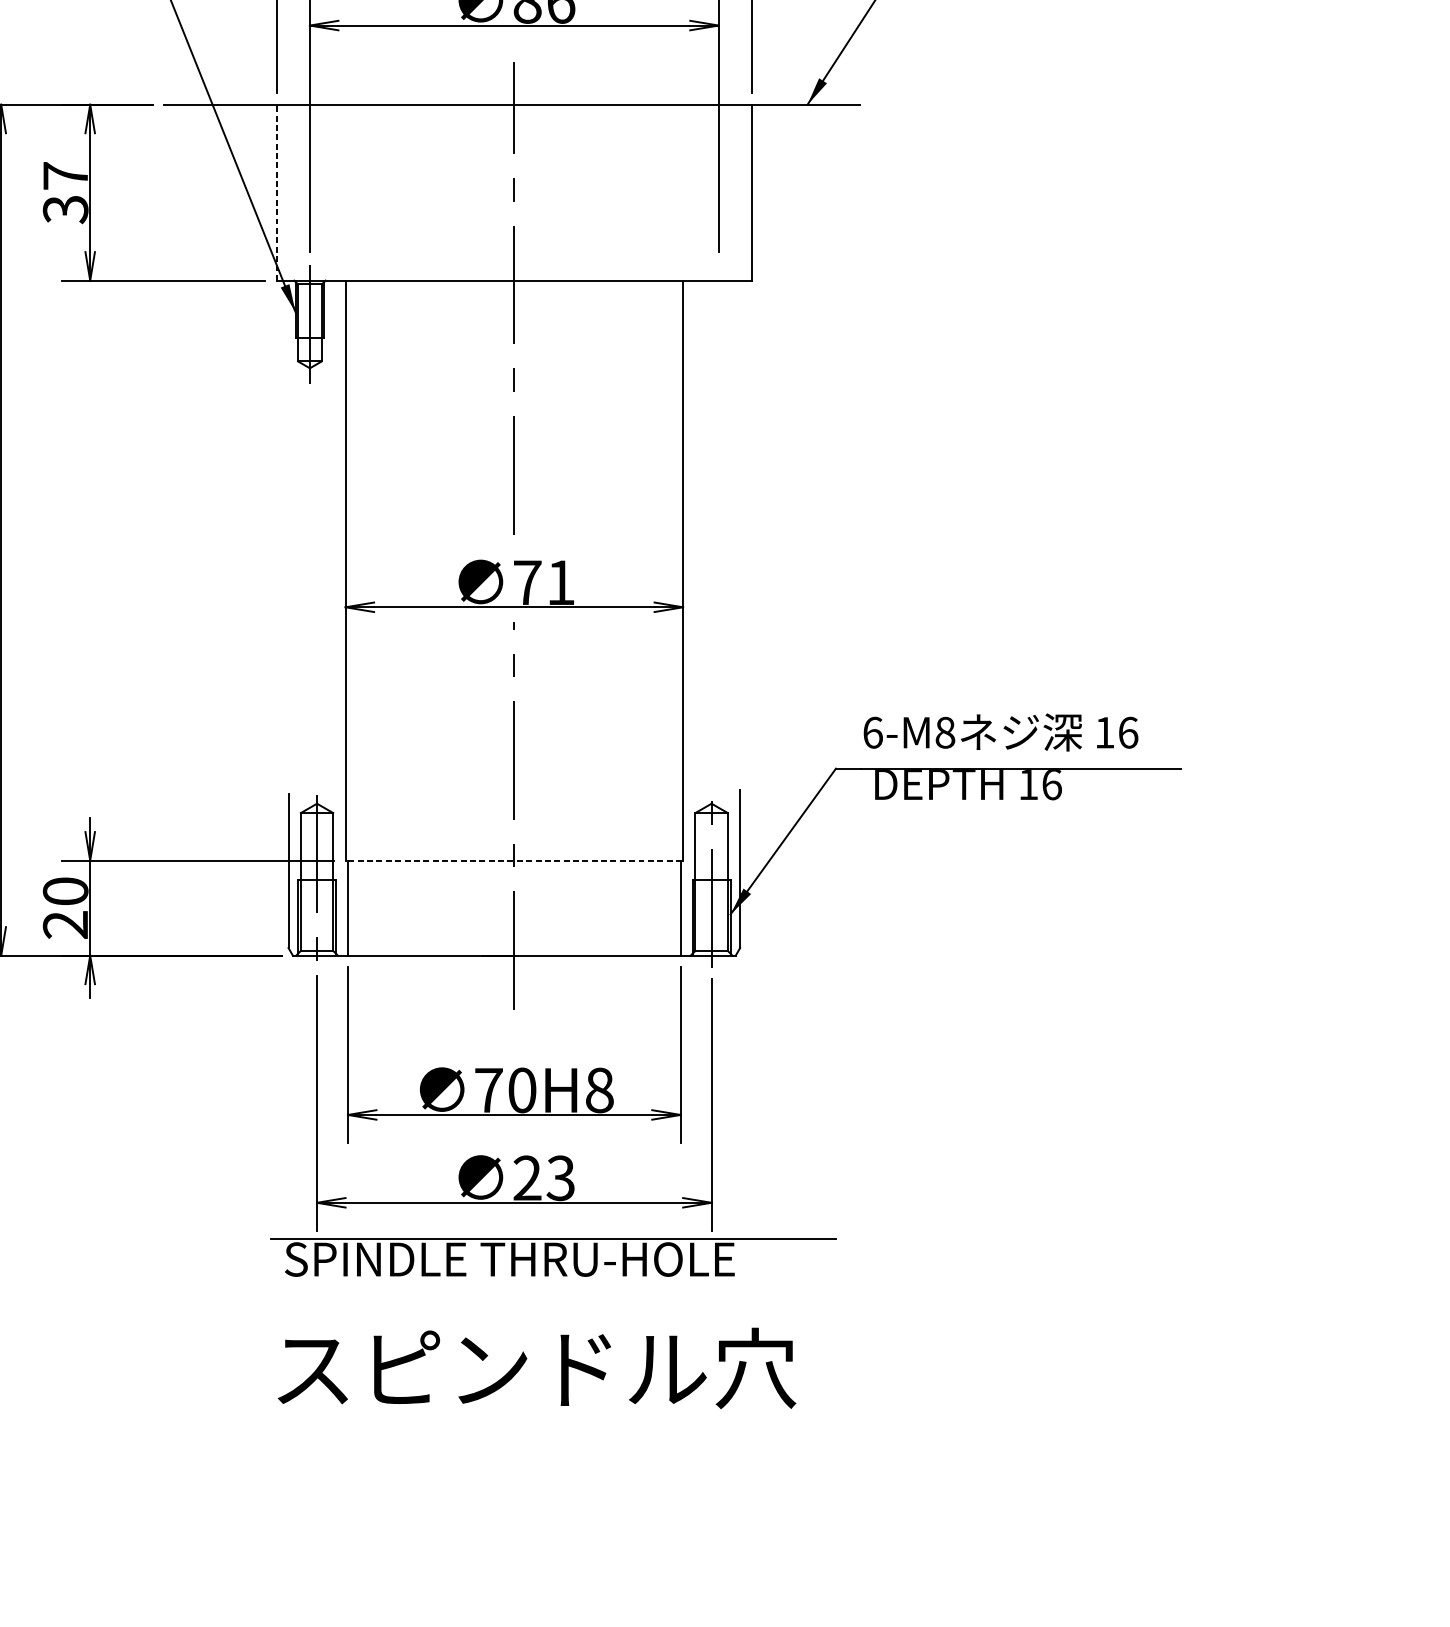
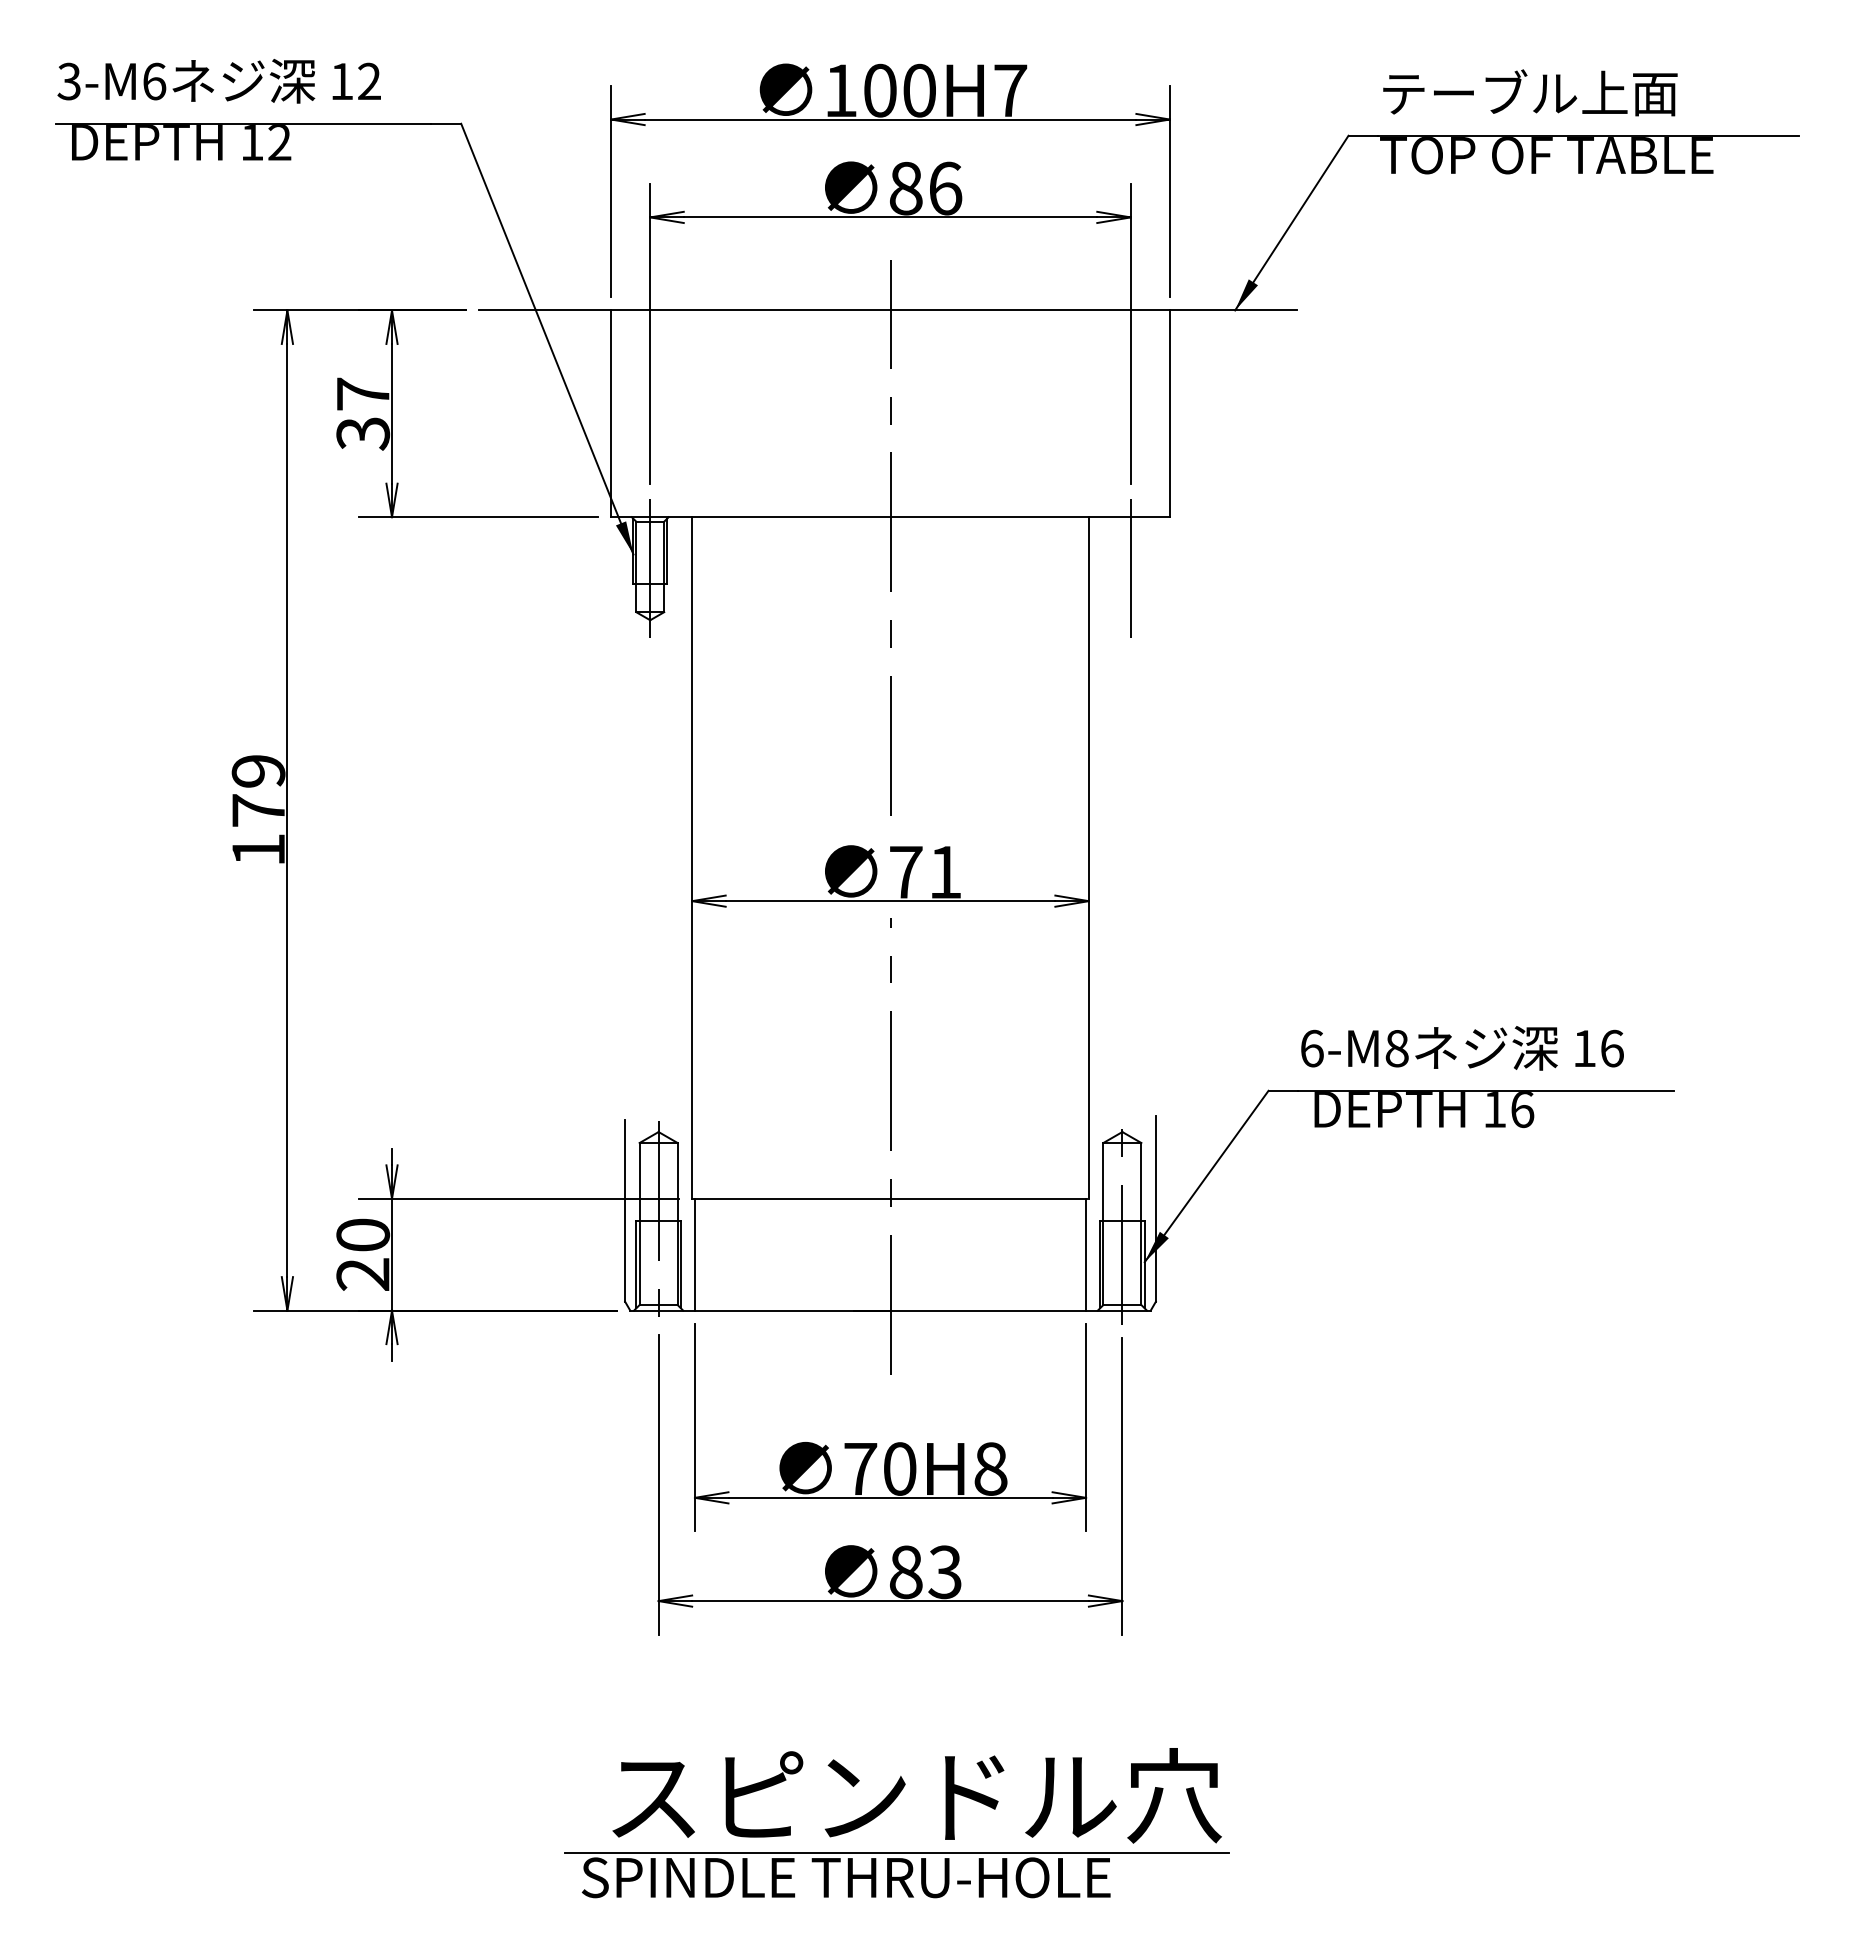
line: (276, 192) -> (611, 413), dashed -> solid
line: (718, 323) -> (1130, 567), added
line: (513, 860) -> (889, 1198), dashed -> solid
text: (527, 1178) -> (905, 1572), 23 -> 83
part: (552, 1257) -> (896, 1875), moved

